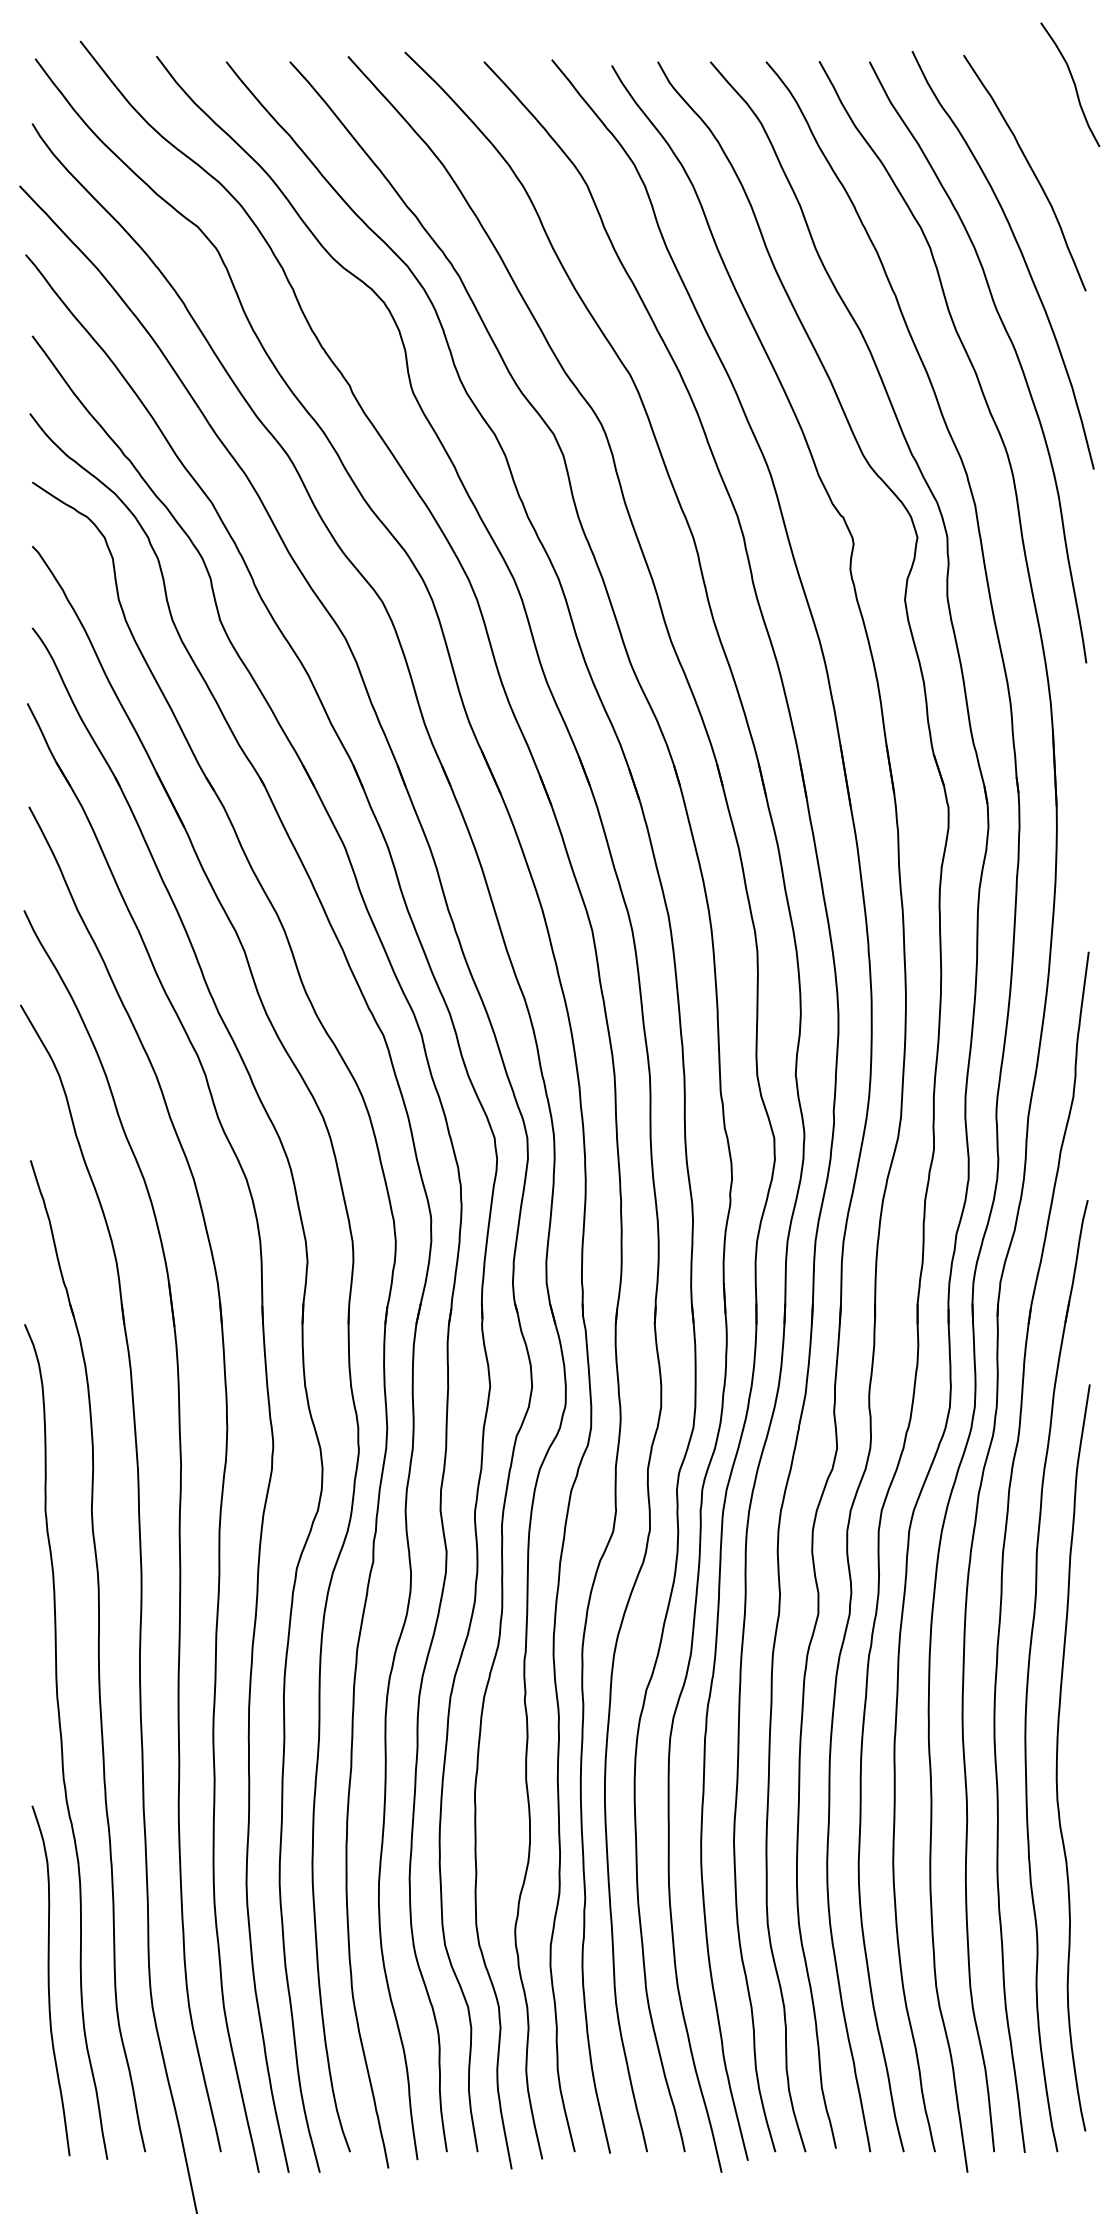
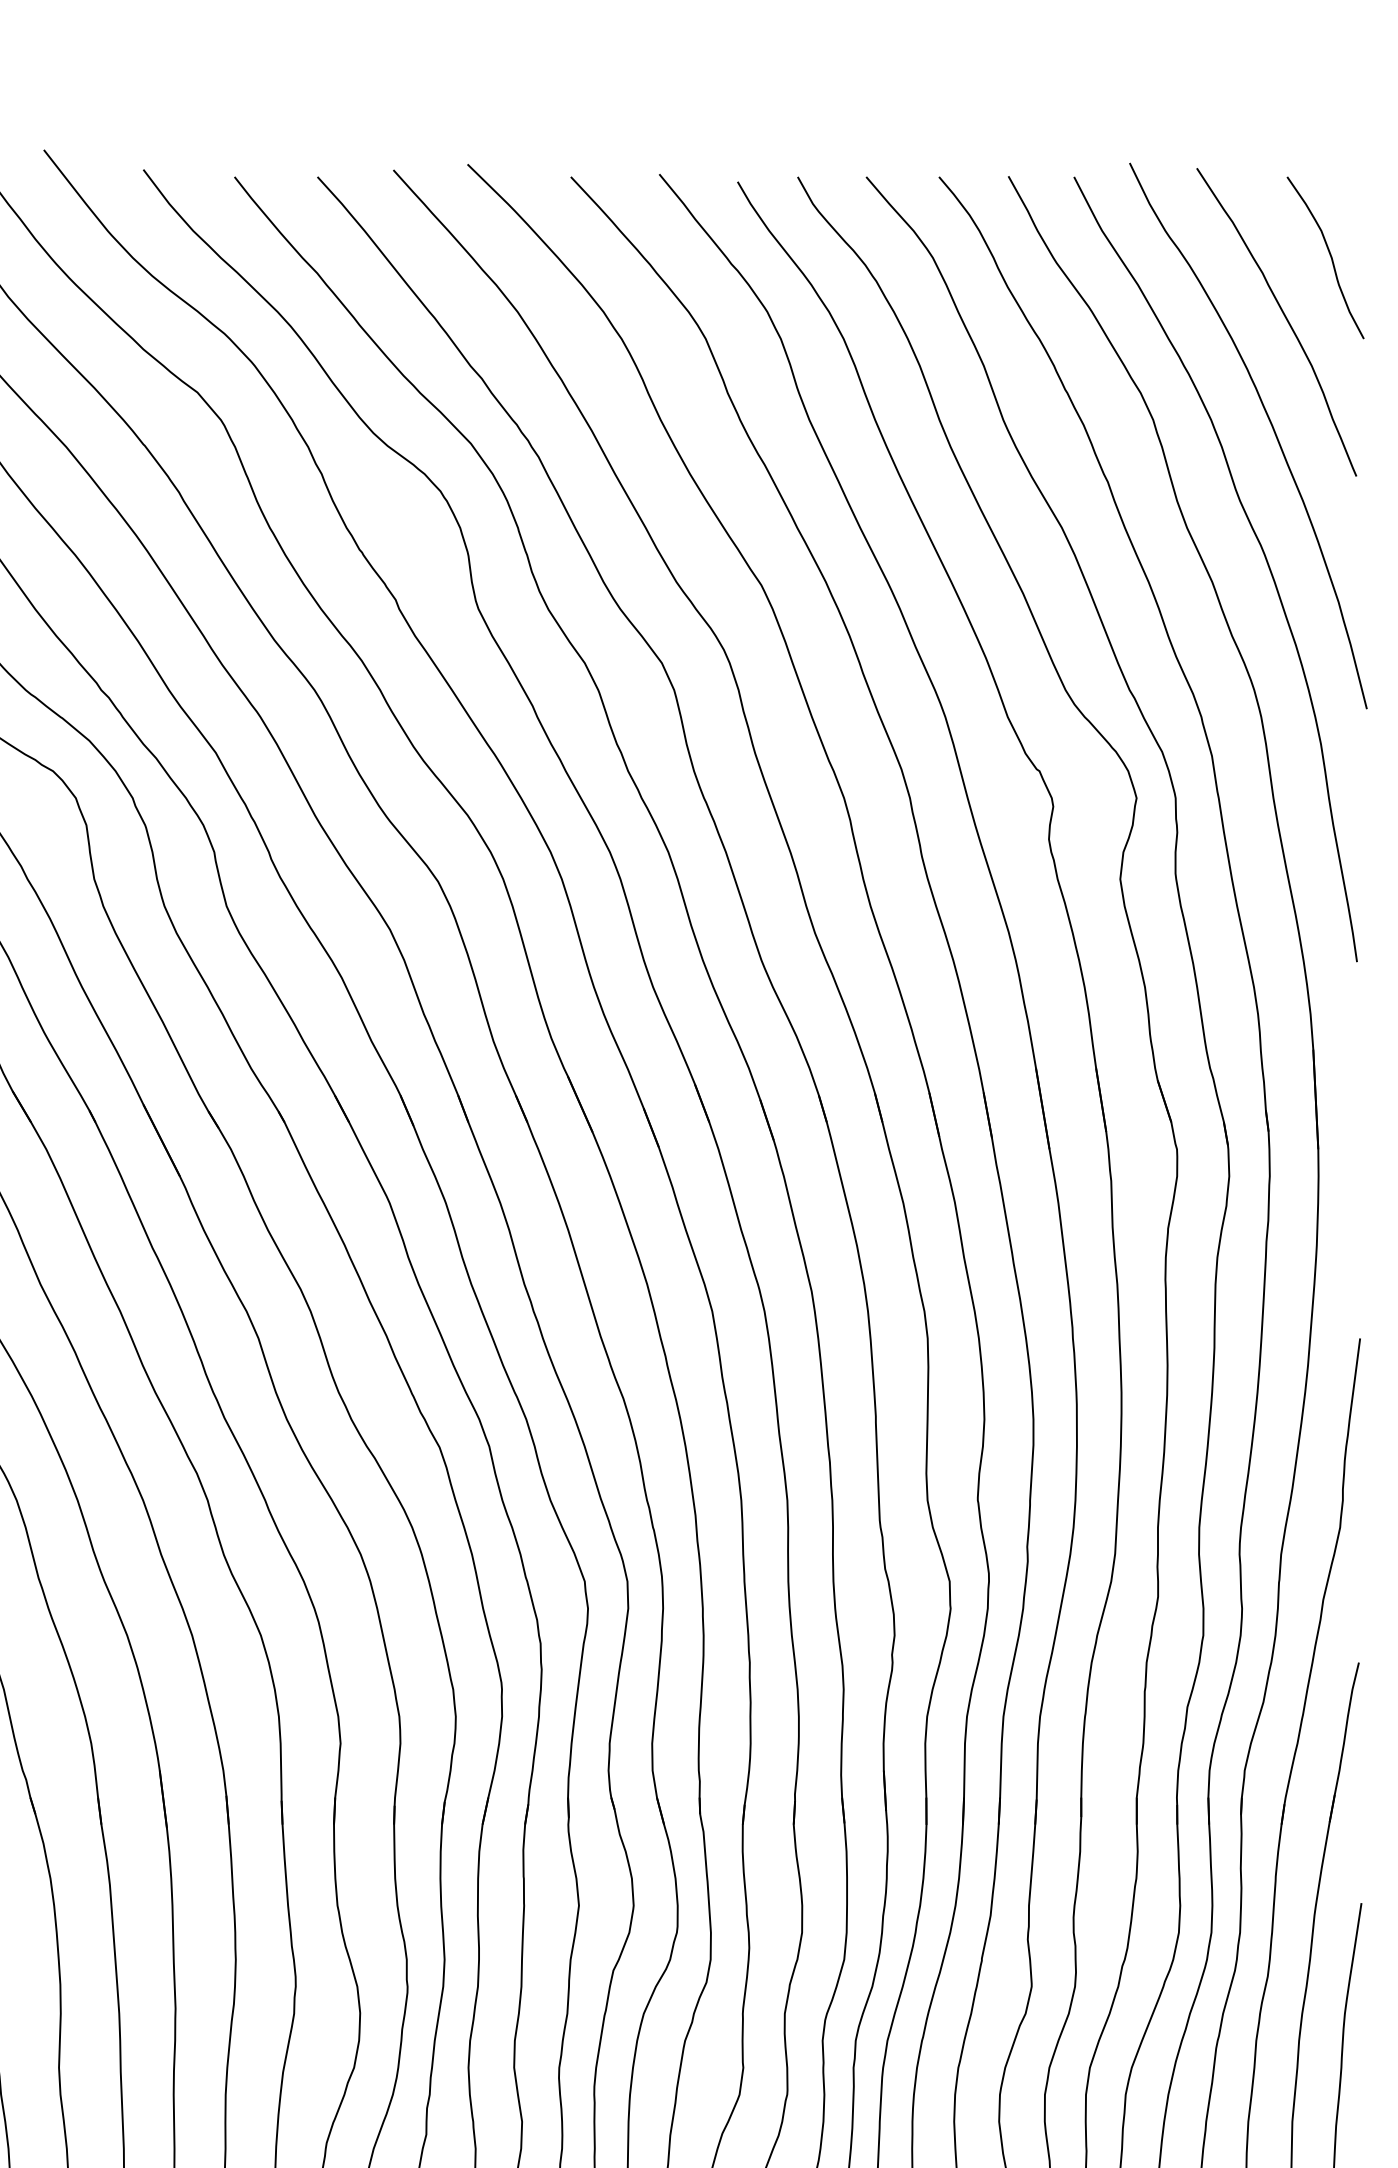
curve: (1073, 84) -> (1329, 257), moved

